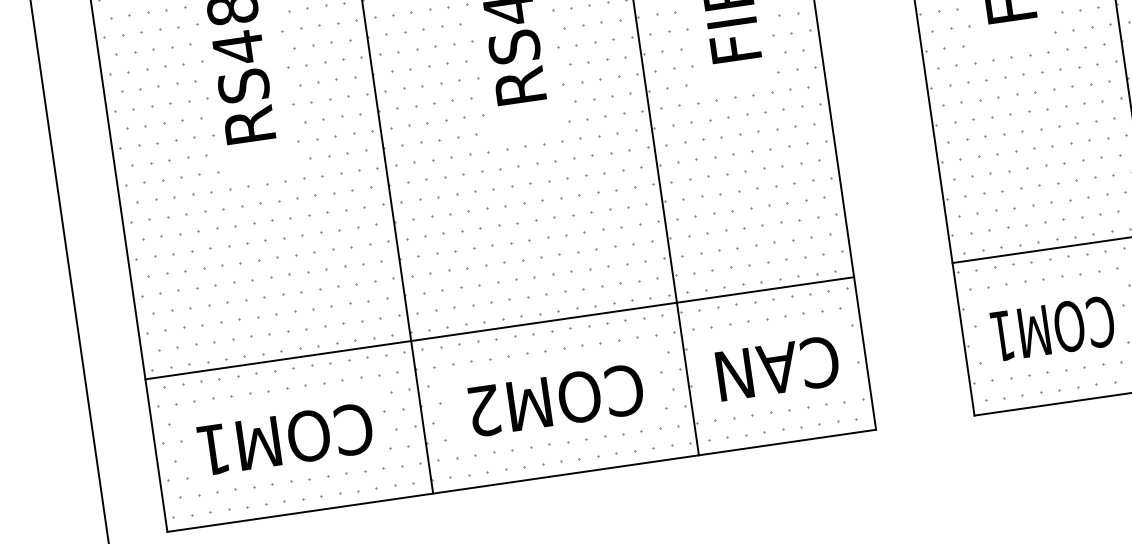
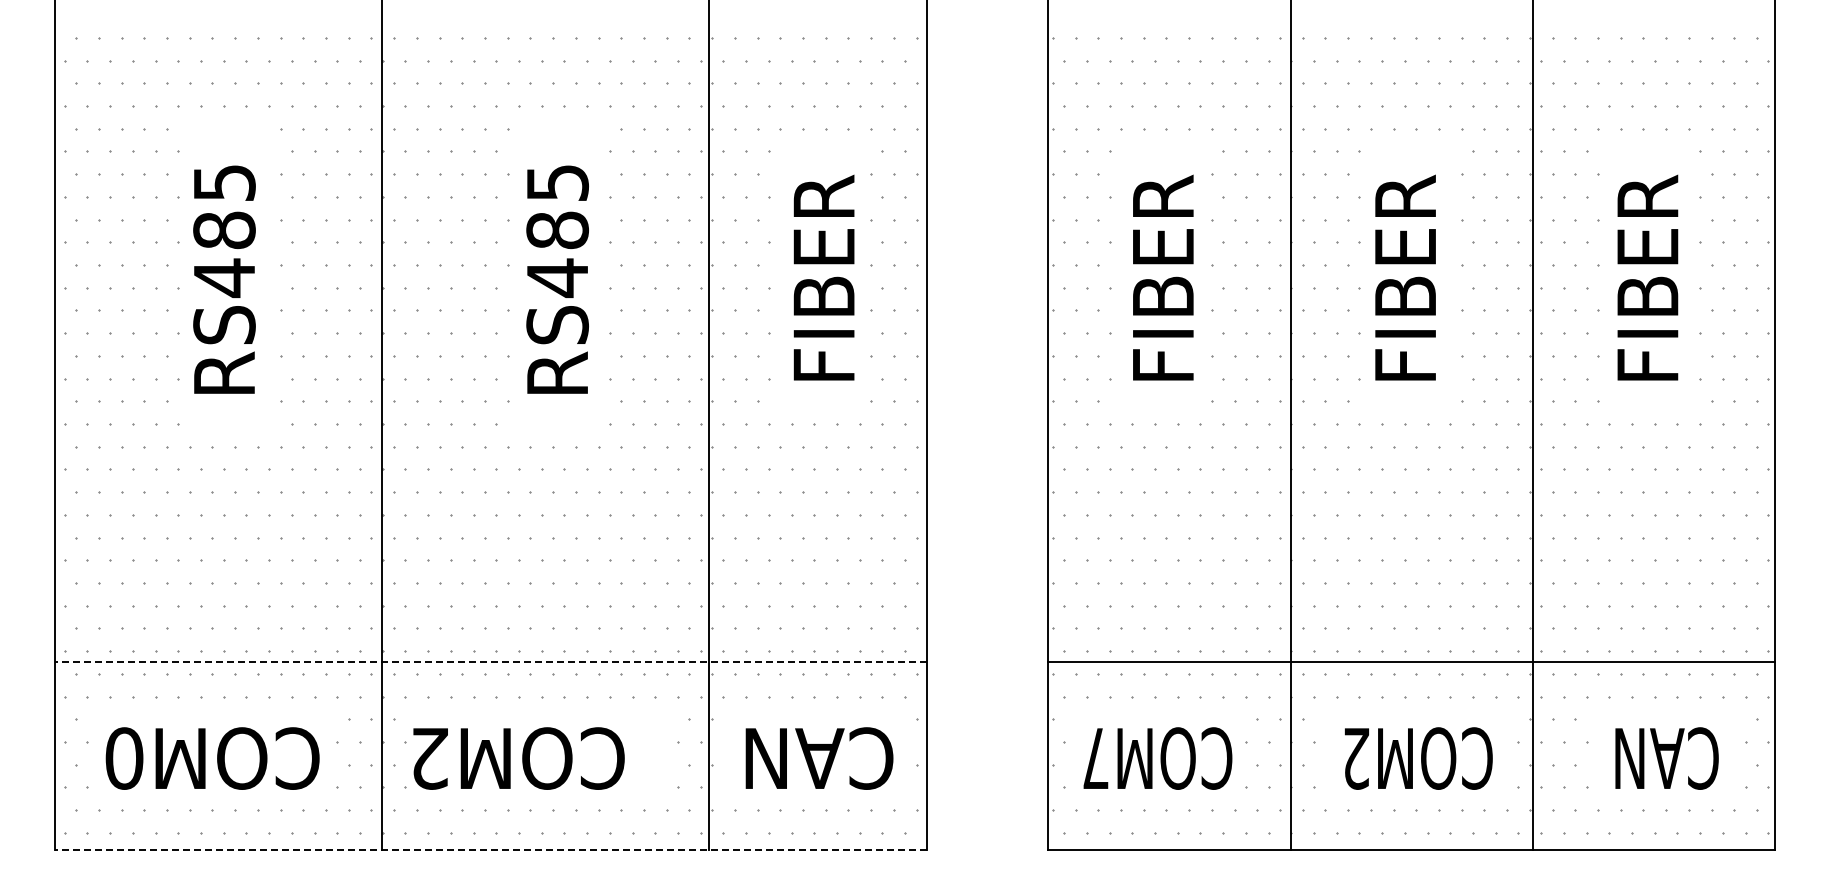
line: (499, 328) -> (490, 661), solid -> dashed
text: (1002, 336) -> (1095, 758), COM1 -> COM7
text: (556, 400) -> (518, 758), moved
text: (213, 449) -> (124, 758), COM1 -> COM0
line: (521, 480) -> (490, 849), solid -> dashed

